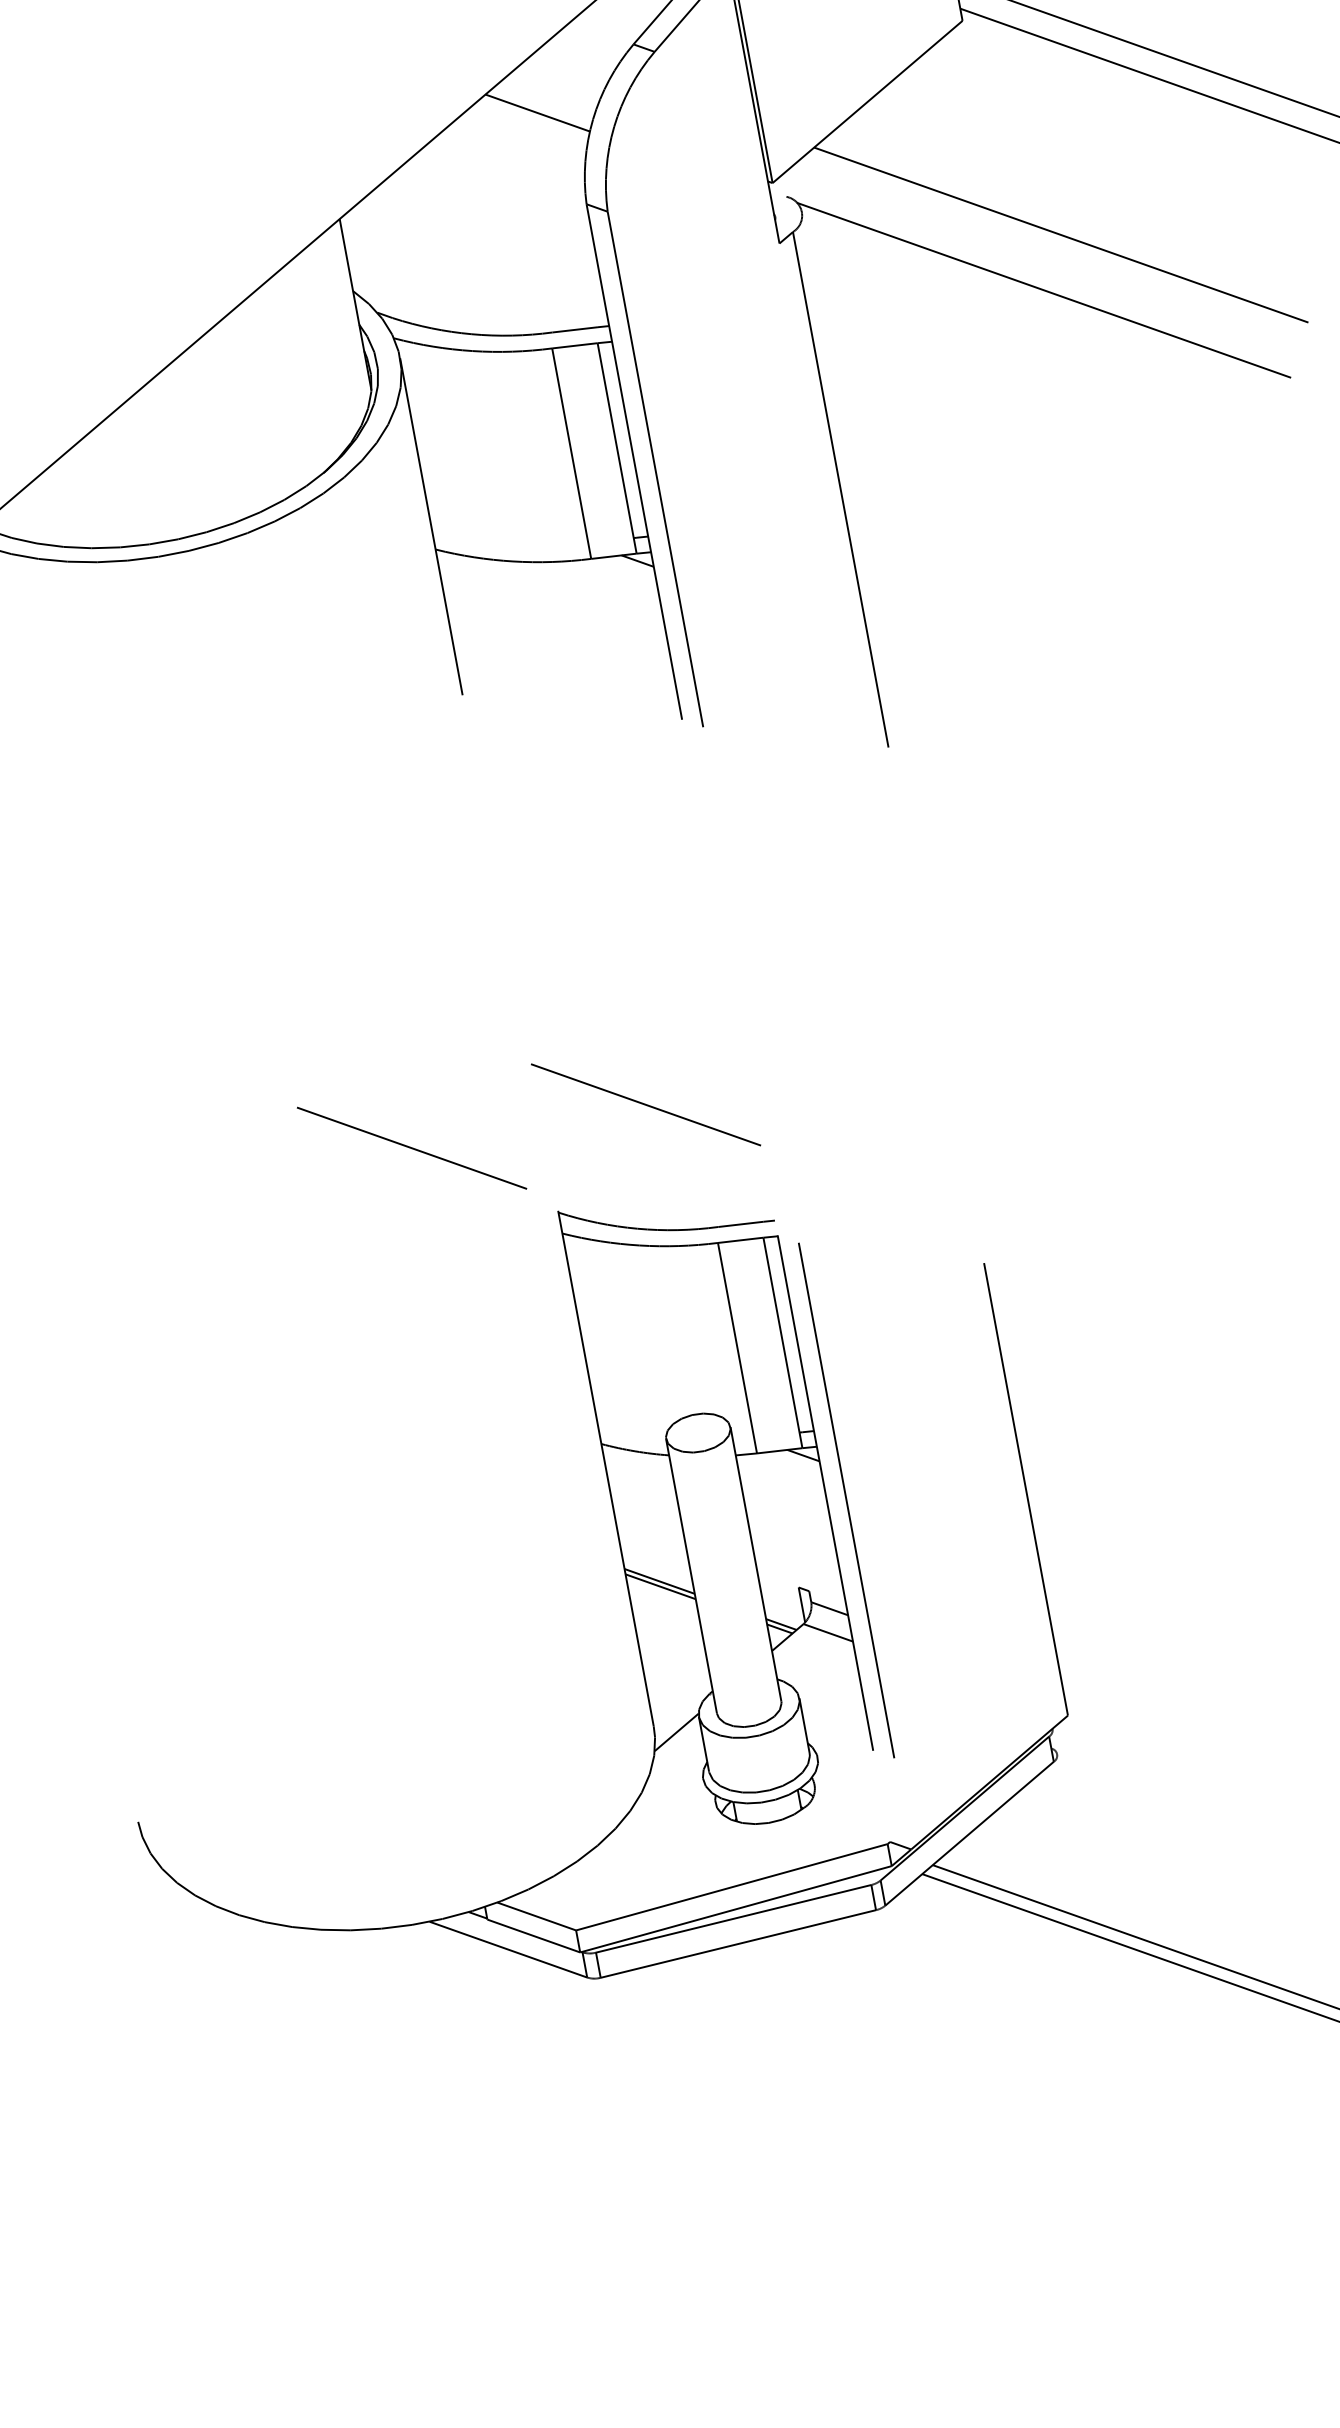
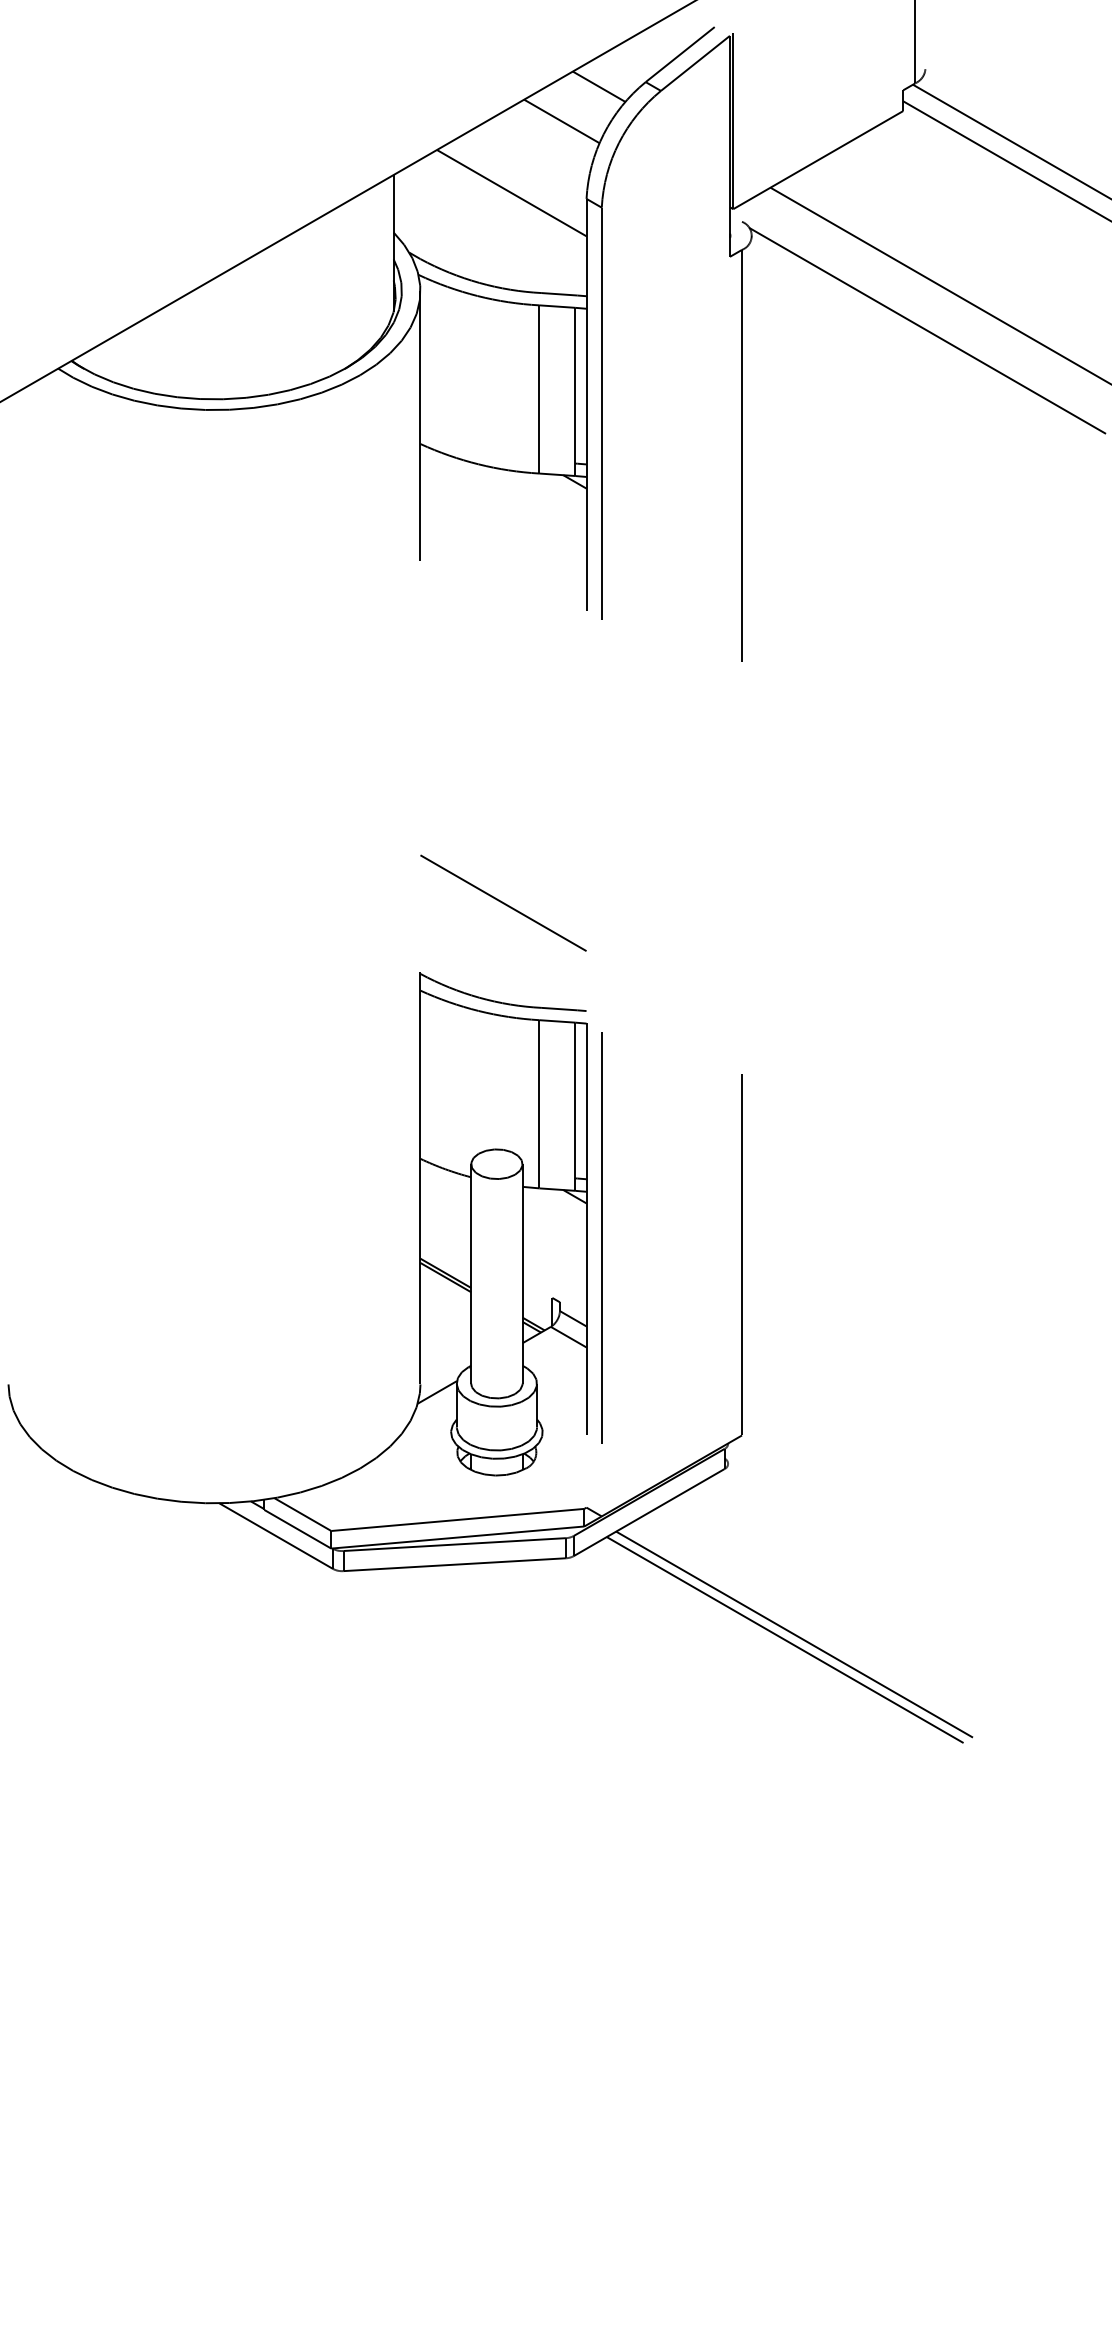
line: (575, 60) -> (598, 86), added
line: (491, 214) -> (511, 193), added
line: (411, 1147) -> (316, 902), removed

